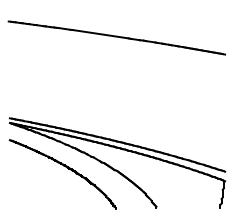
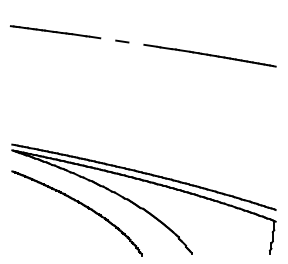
line: (100, 34) -> (123, 42), solid -> dashed

